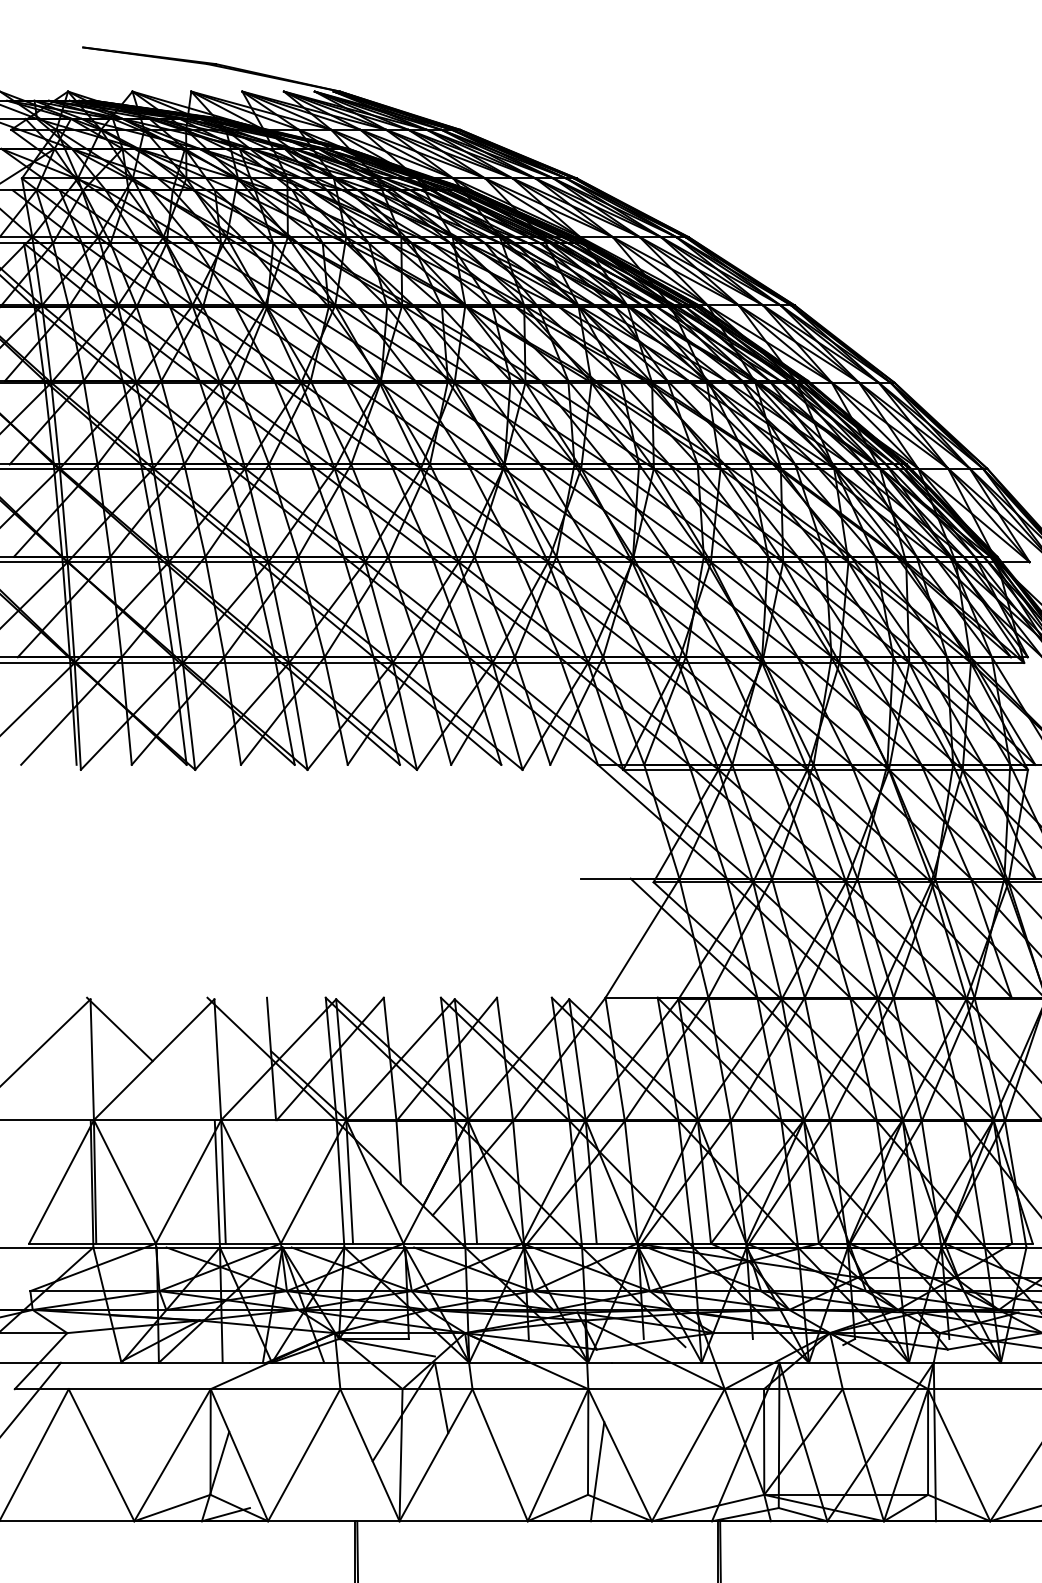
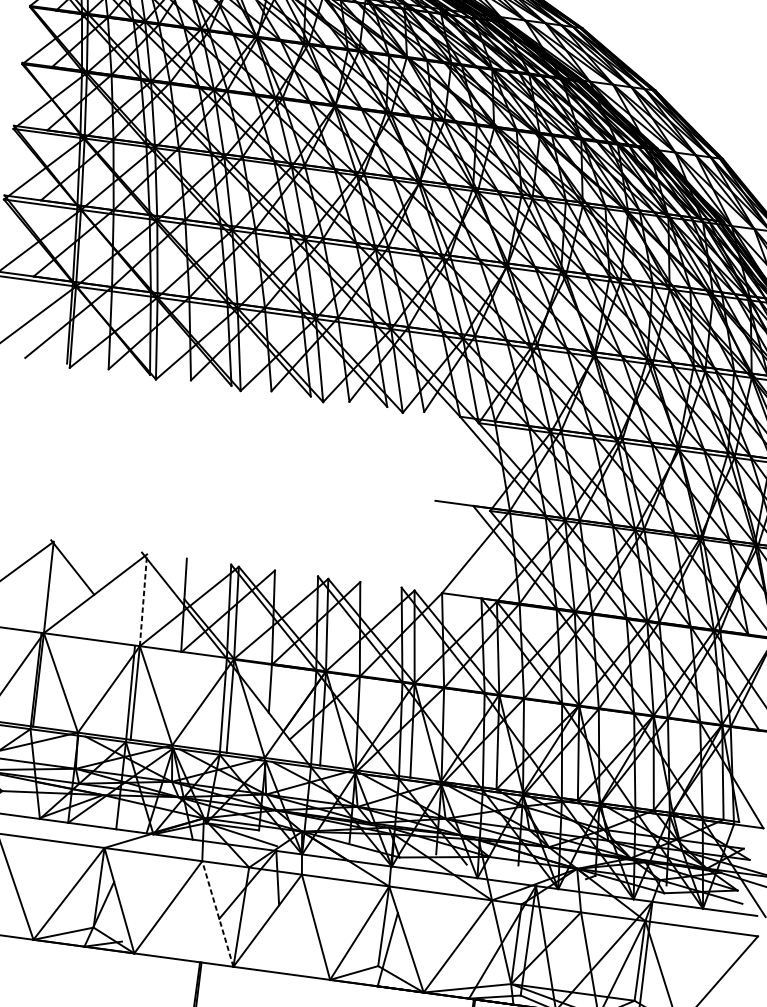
line: (217, 1059) -> (143, 600), solid -> dashed
line: (369, 1454) -> (217, 913), solid -> dashed

